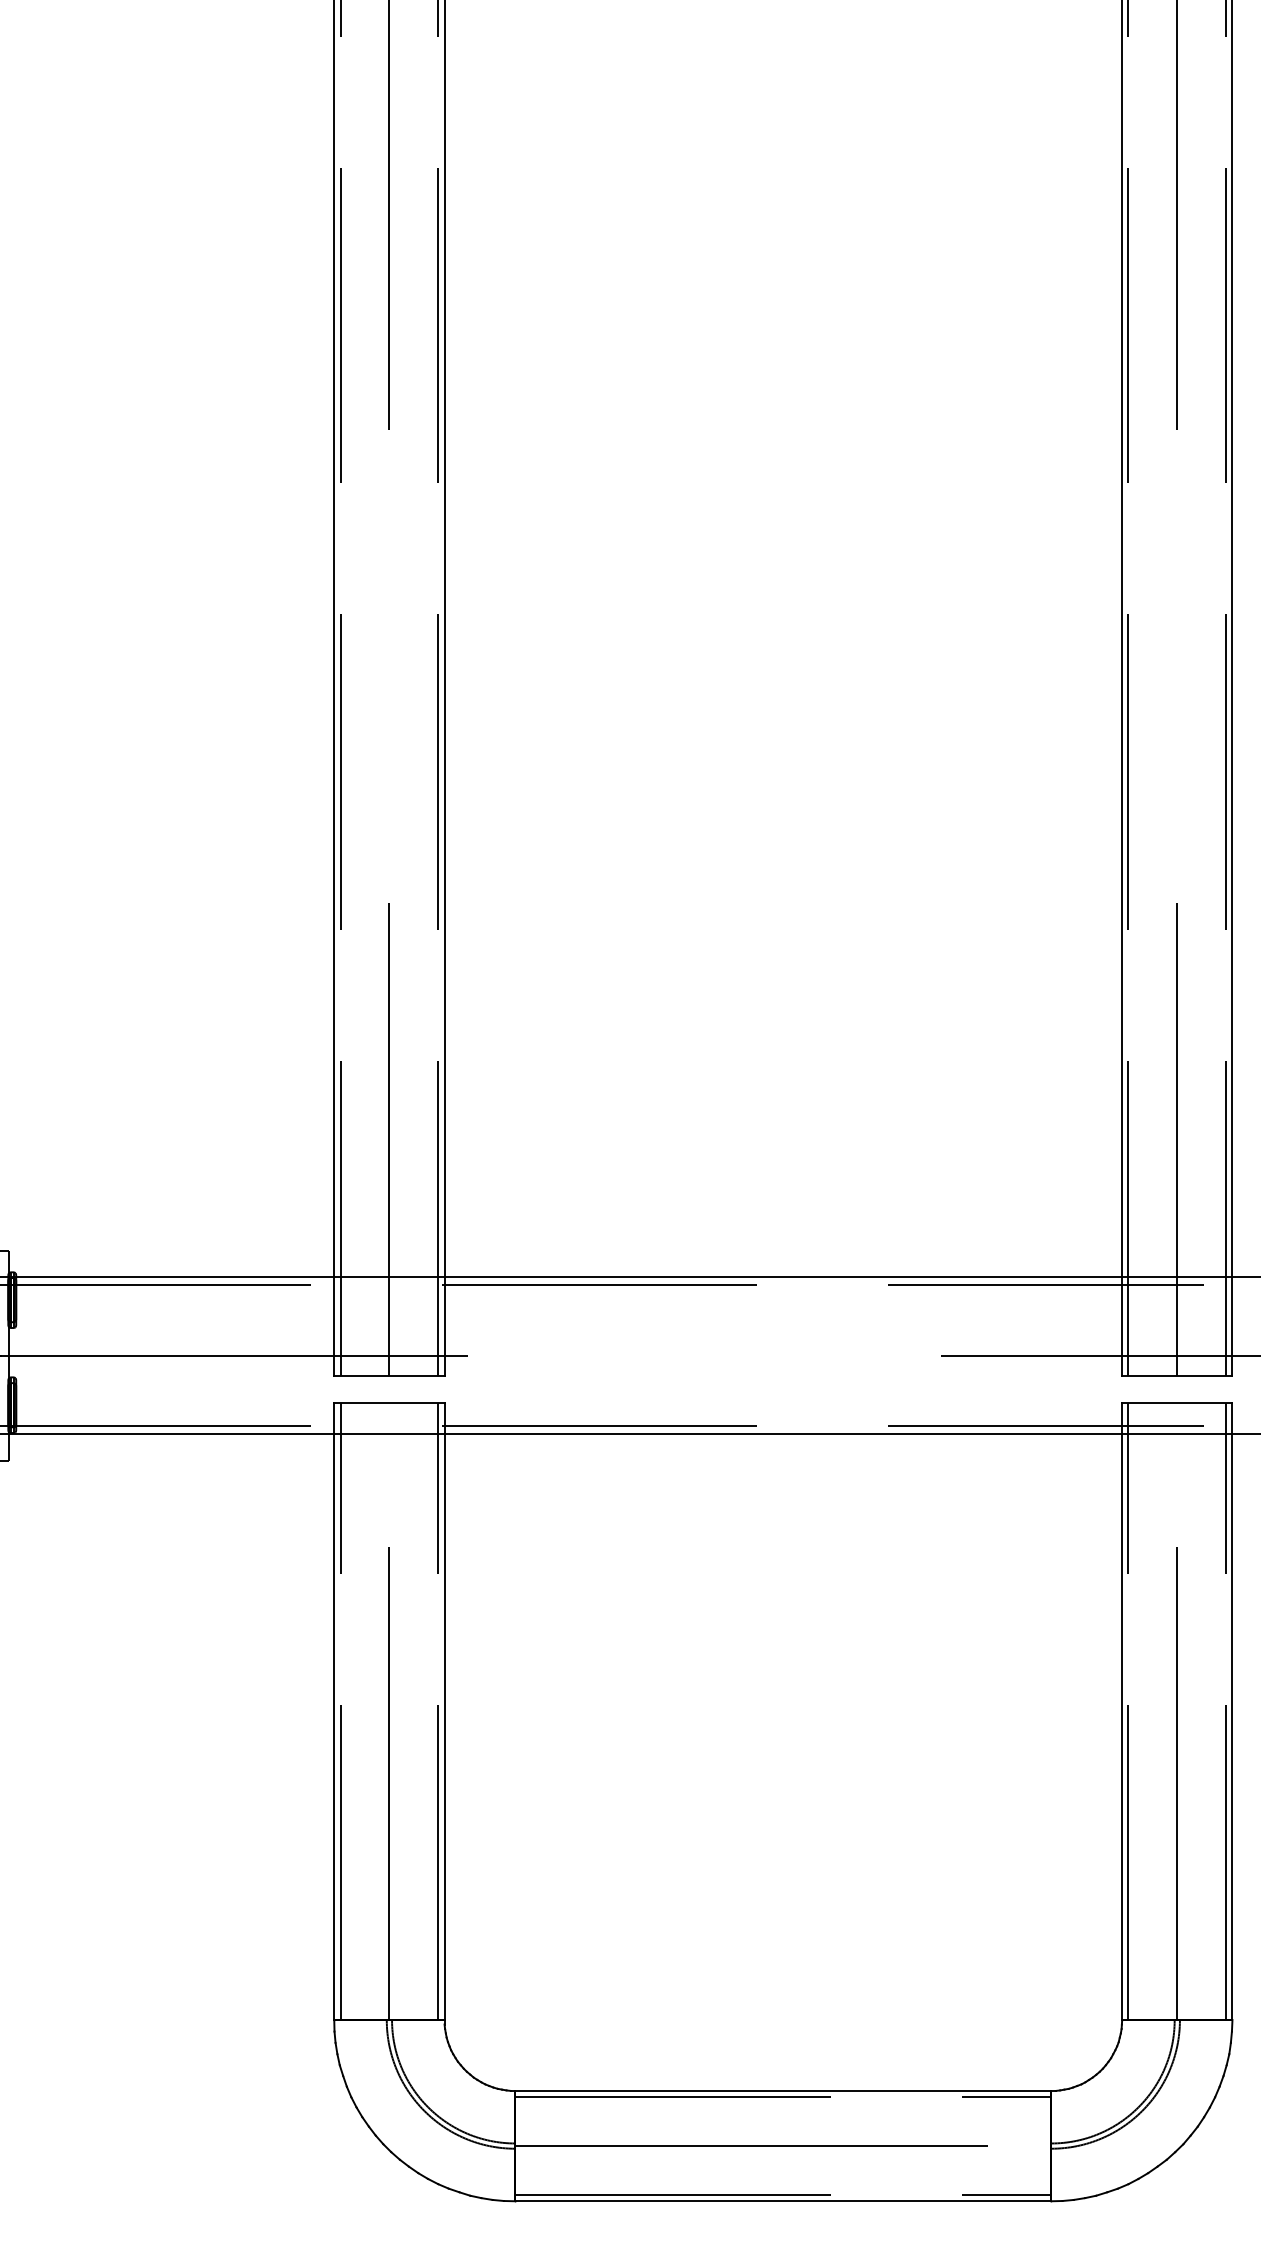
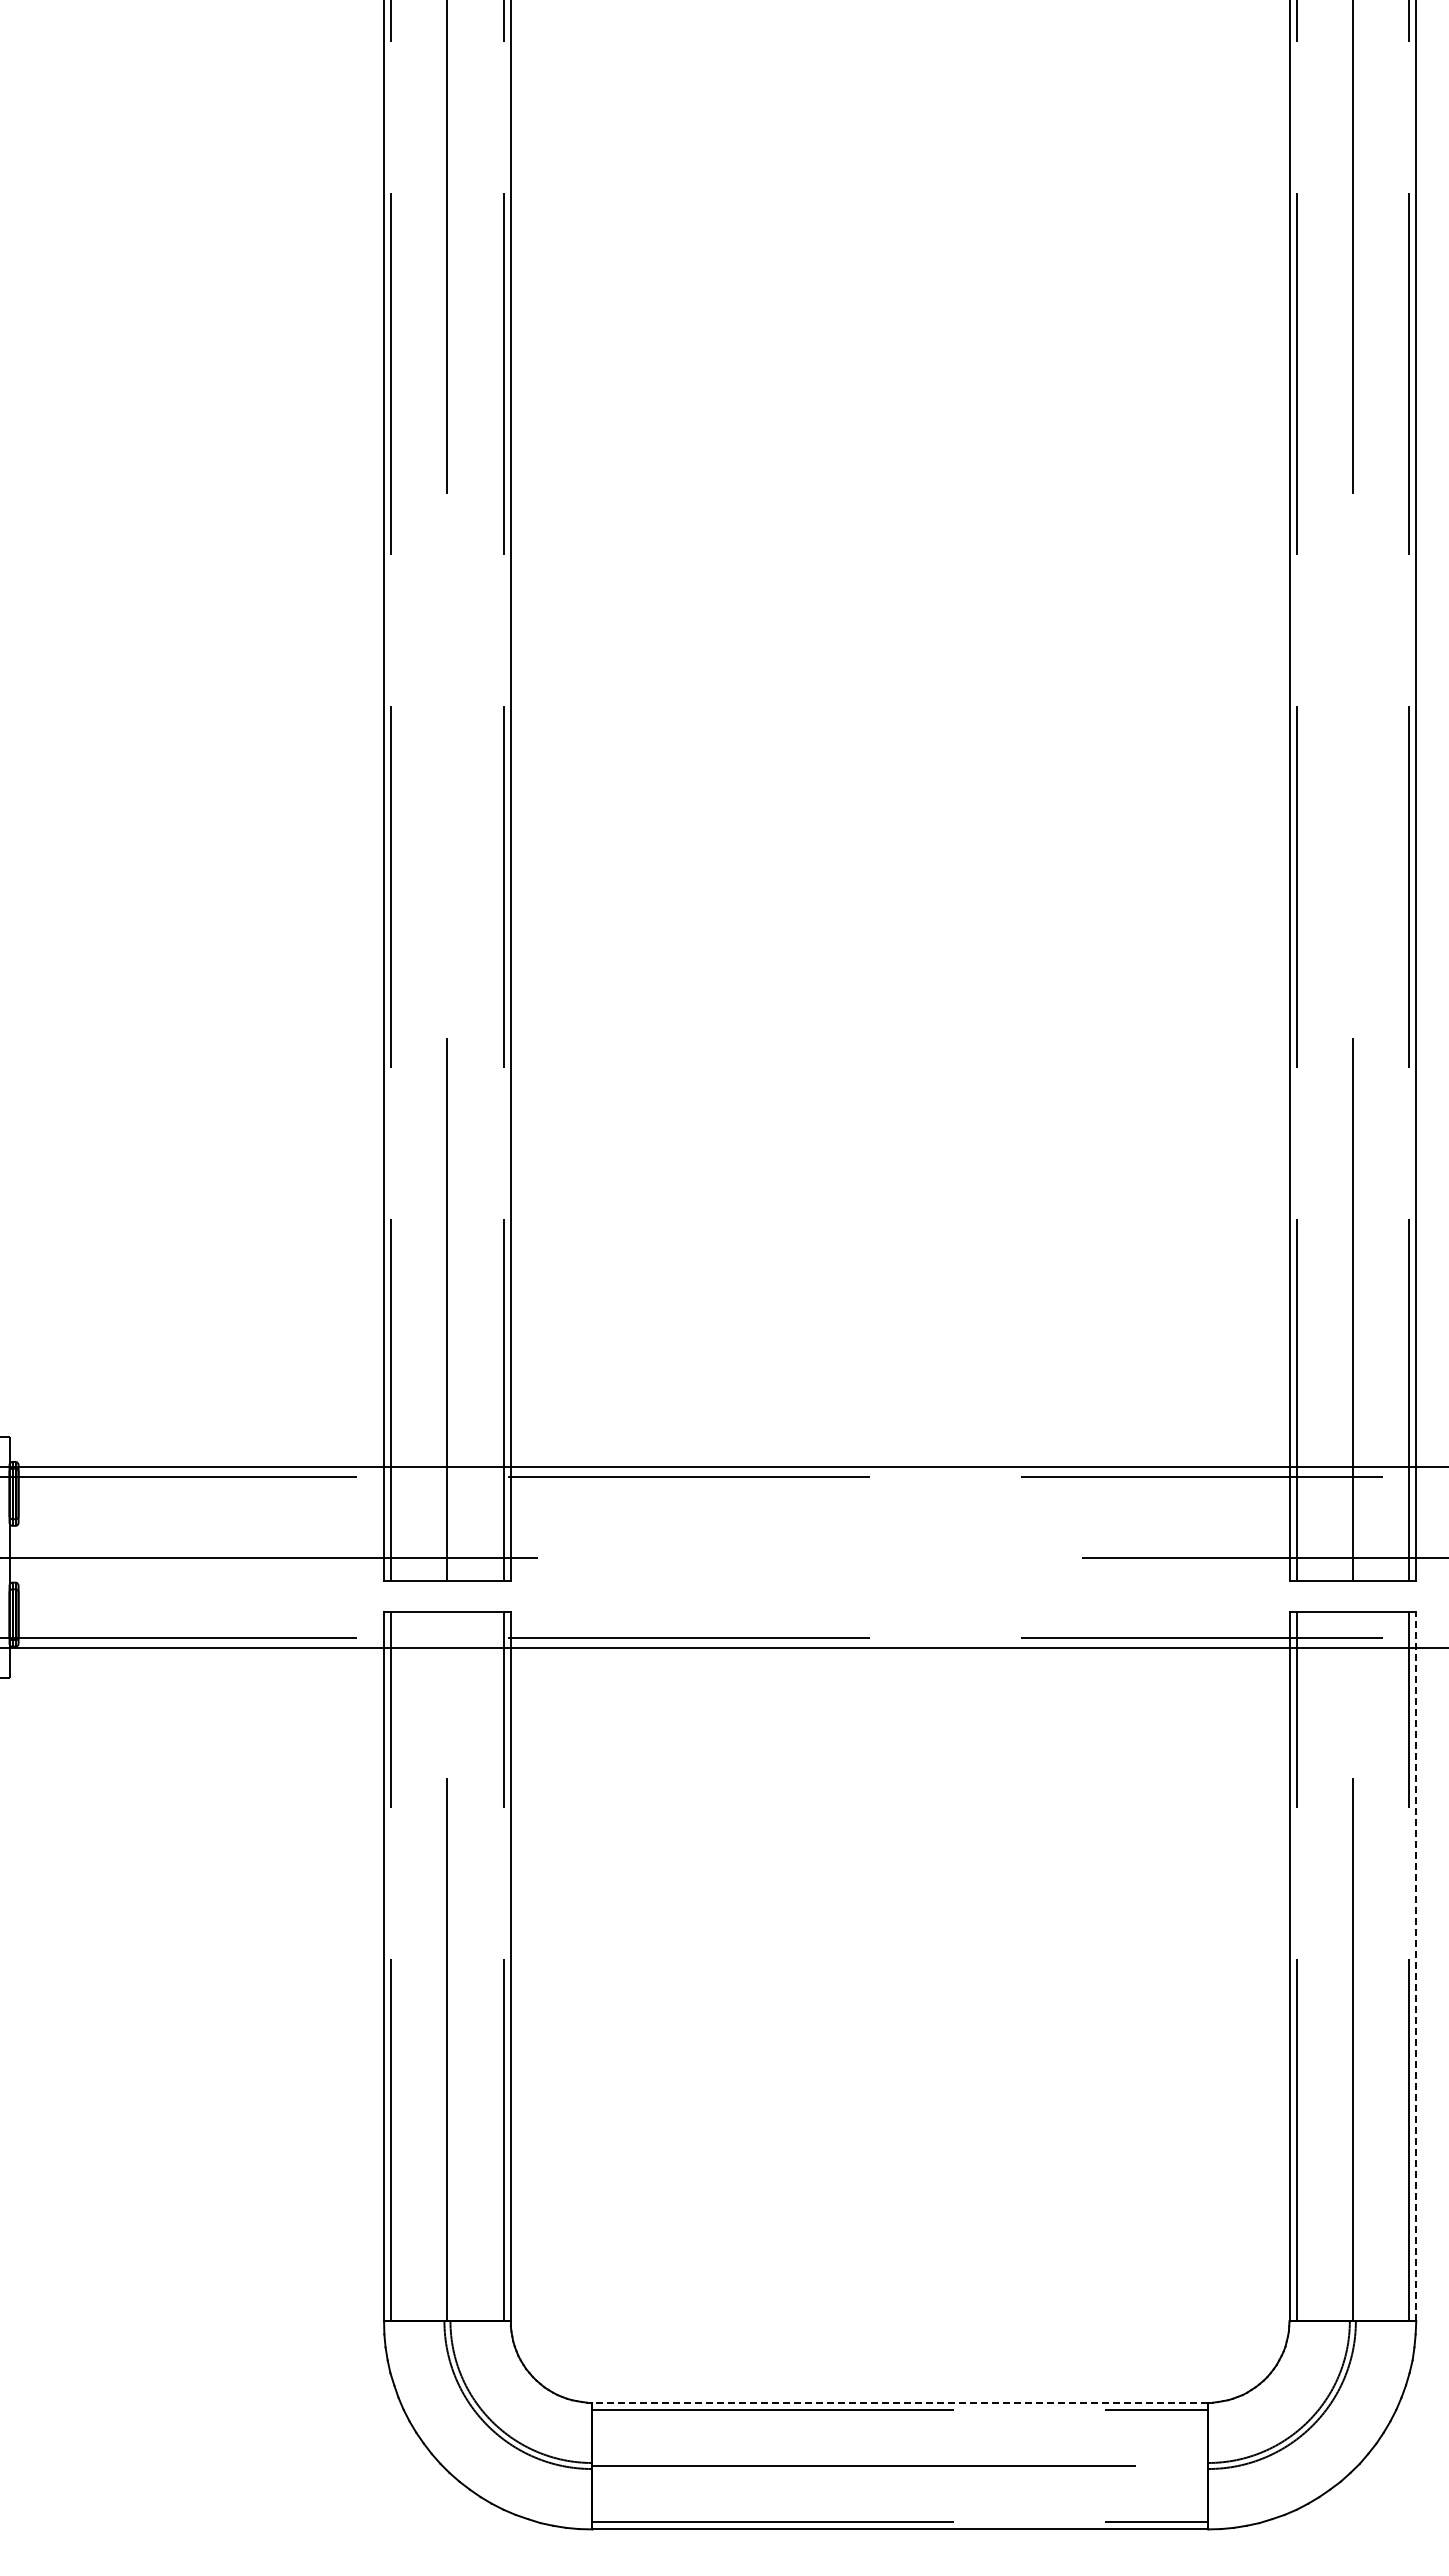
line: (1232, 1711) -> (1416, 1966), solid -> dashed
line: (783, 2090) -> (900, 2402), solid -> dashed

